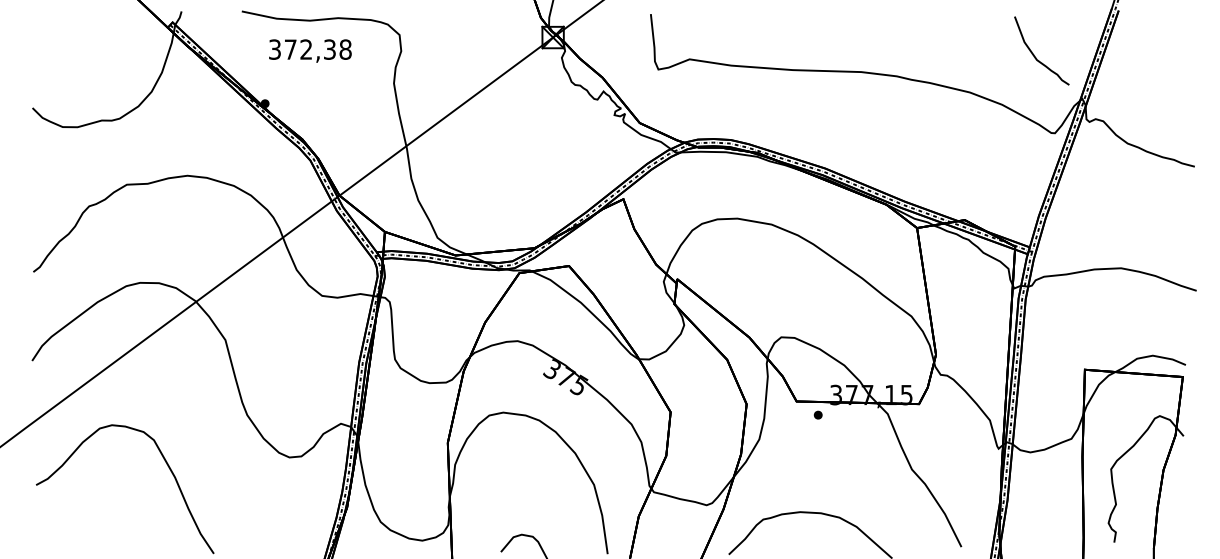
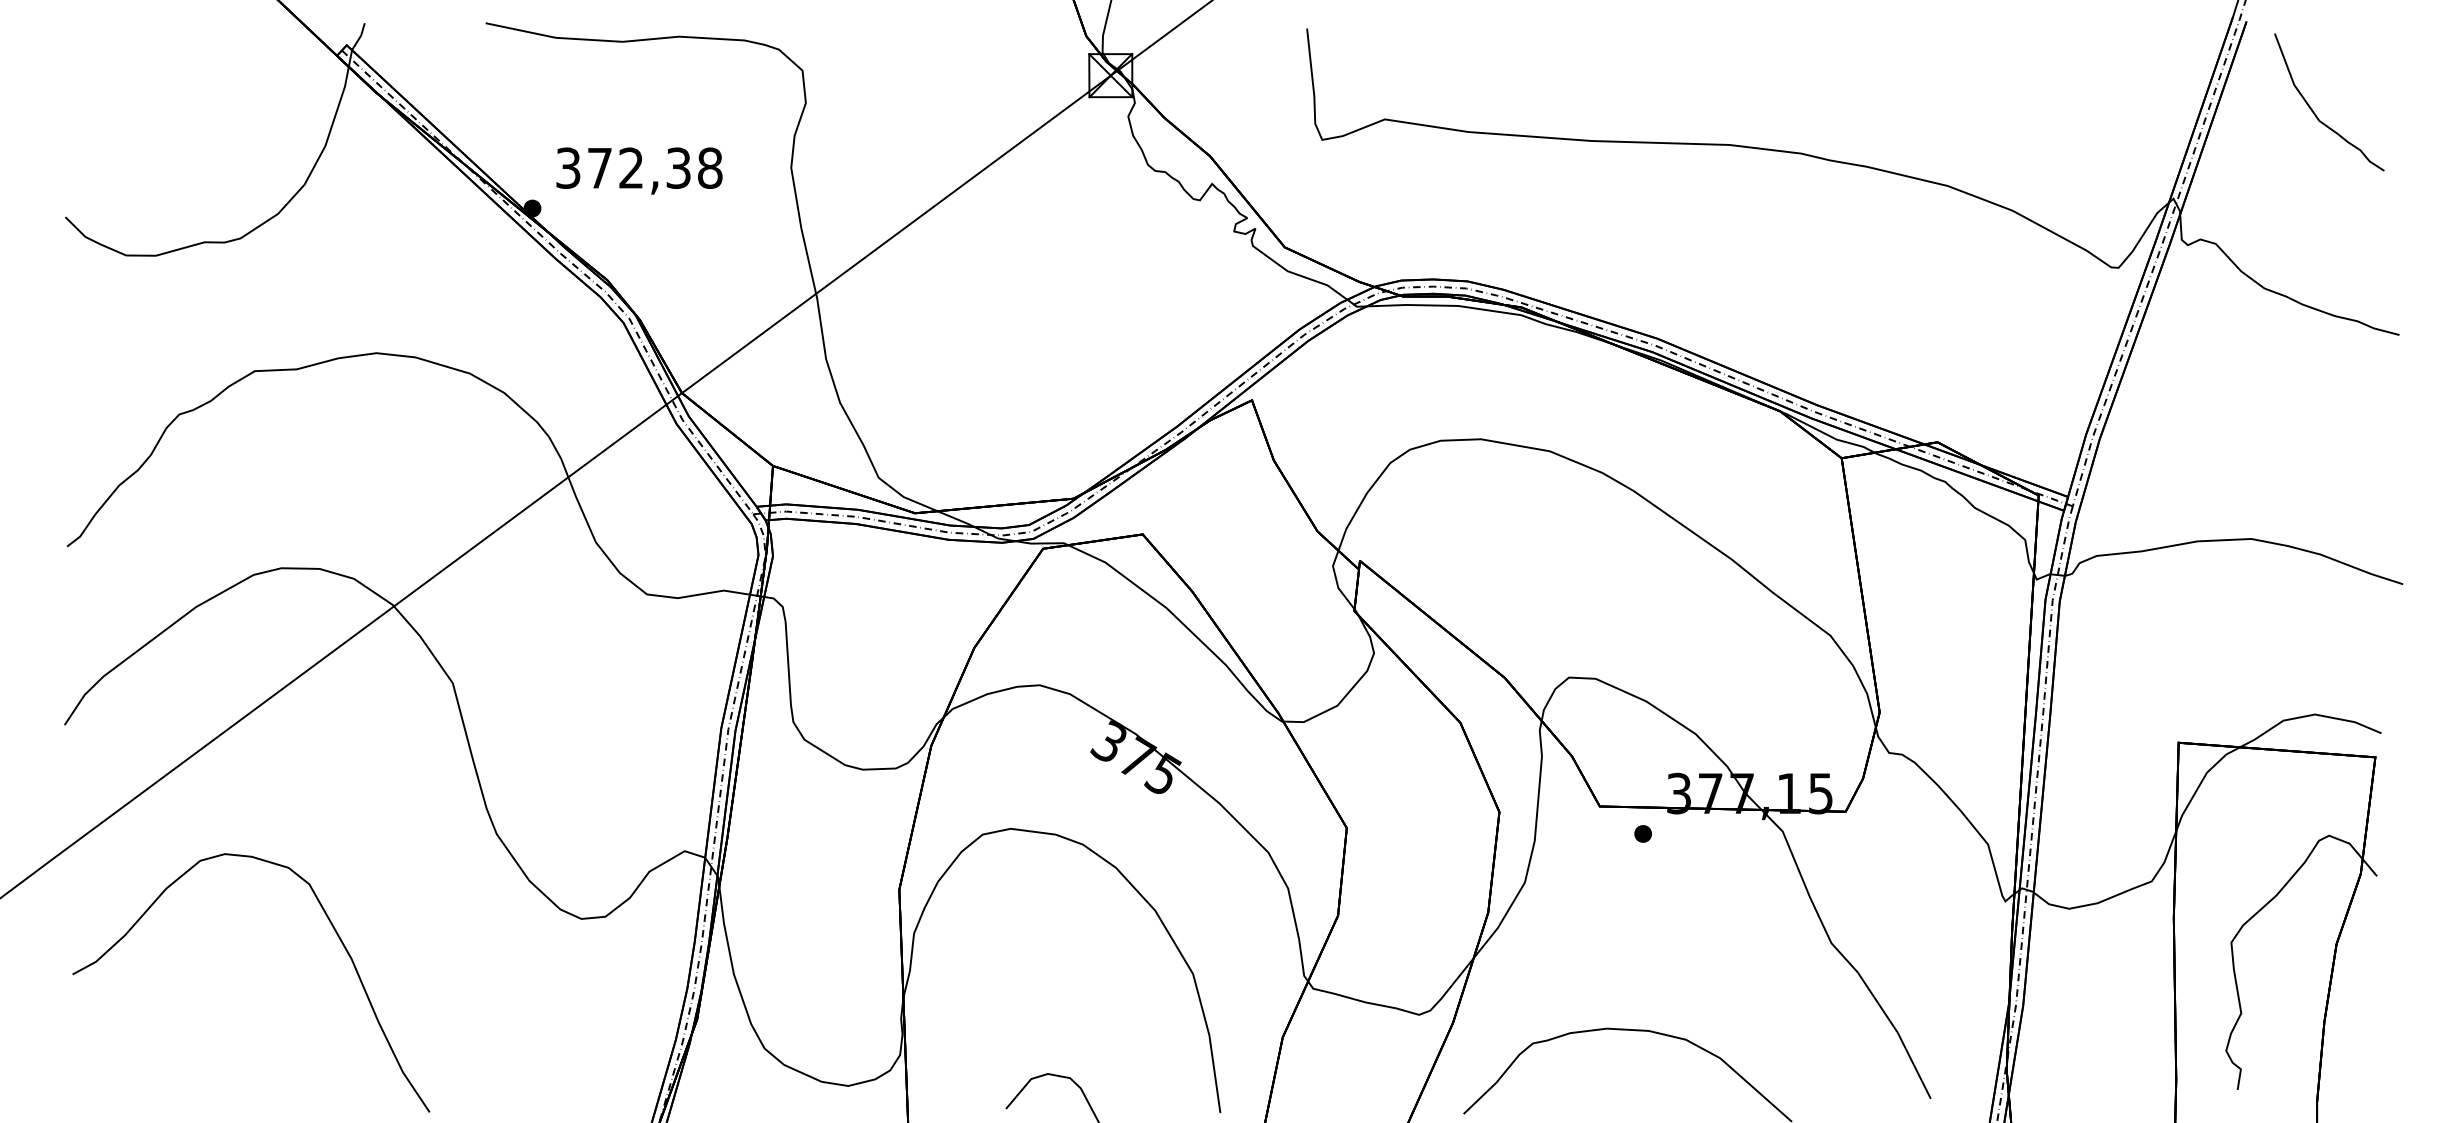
text: (310, 50) -> (639, 169), moved
curve: (1034, 54) -> (2314, 109), moved

